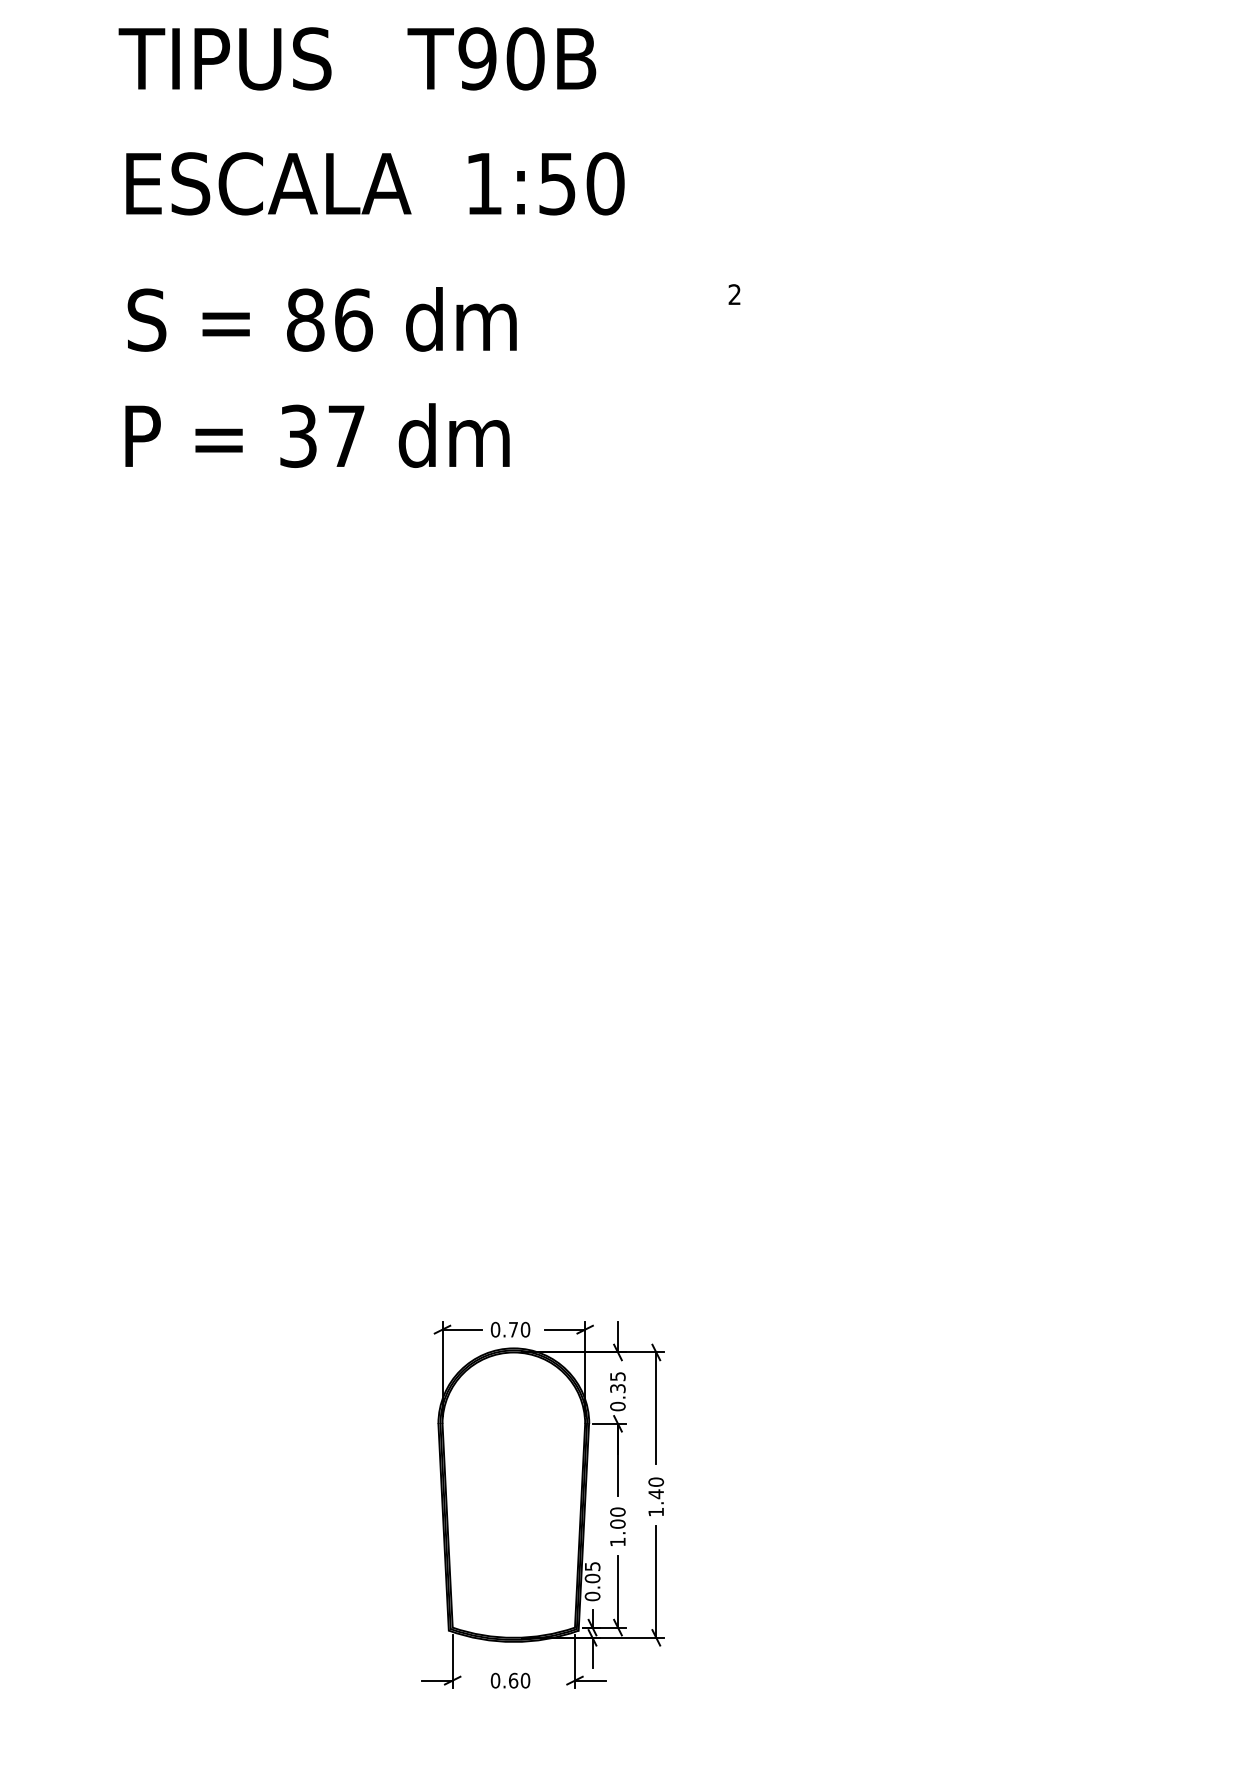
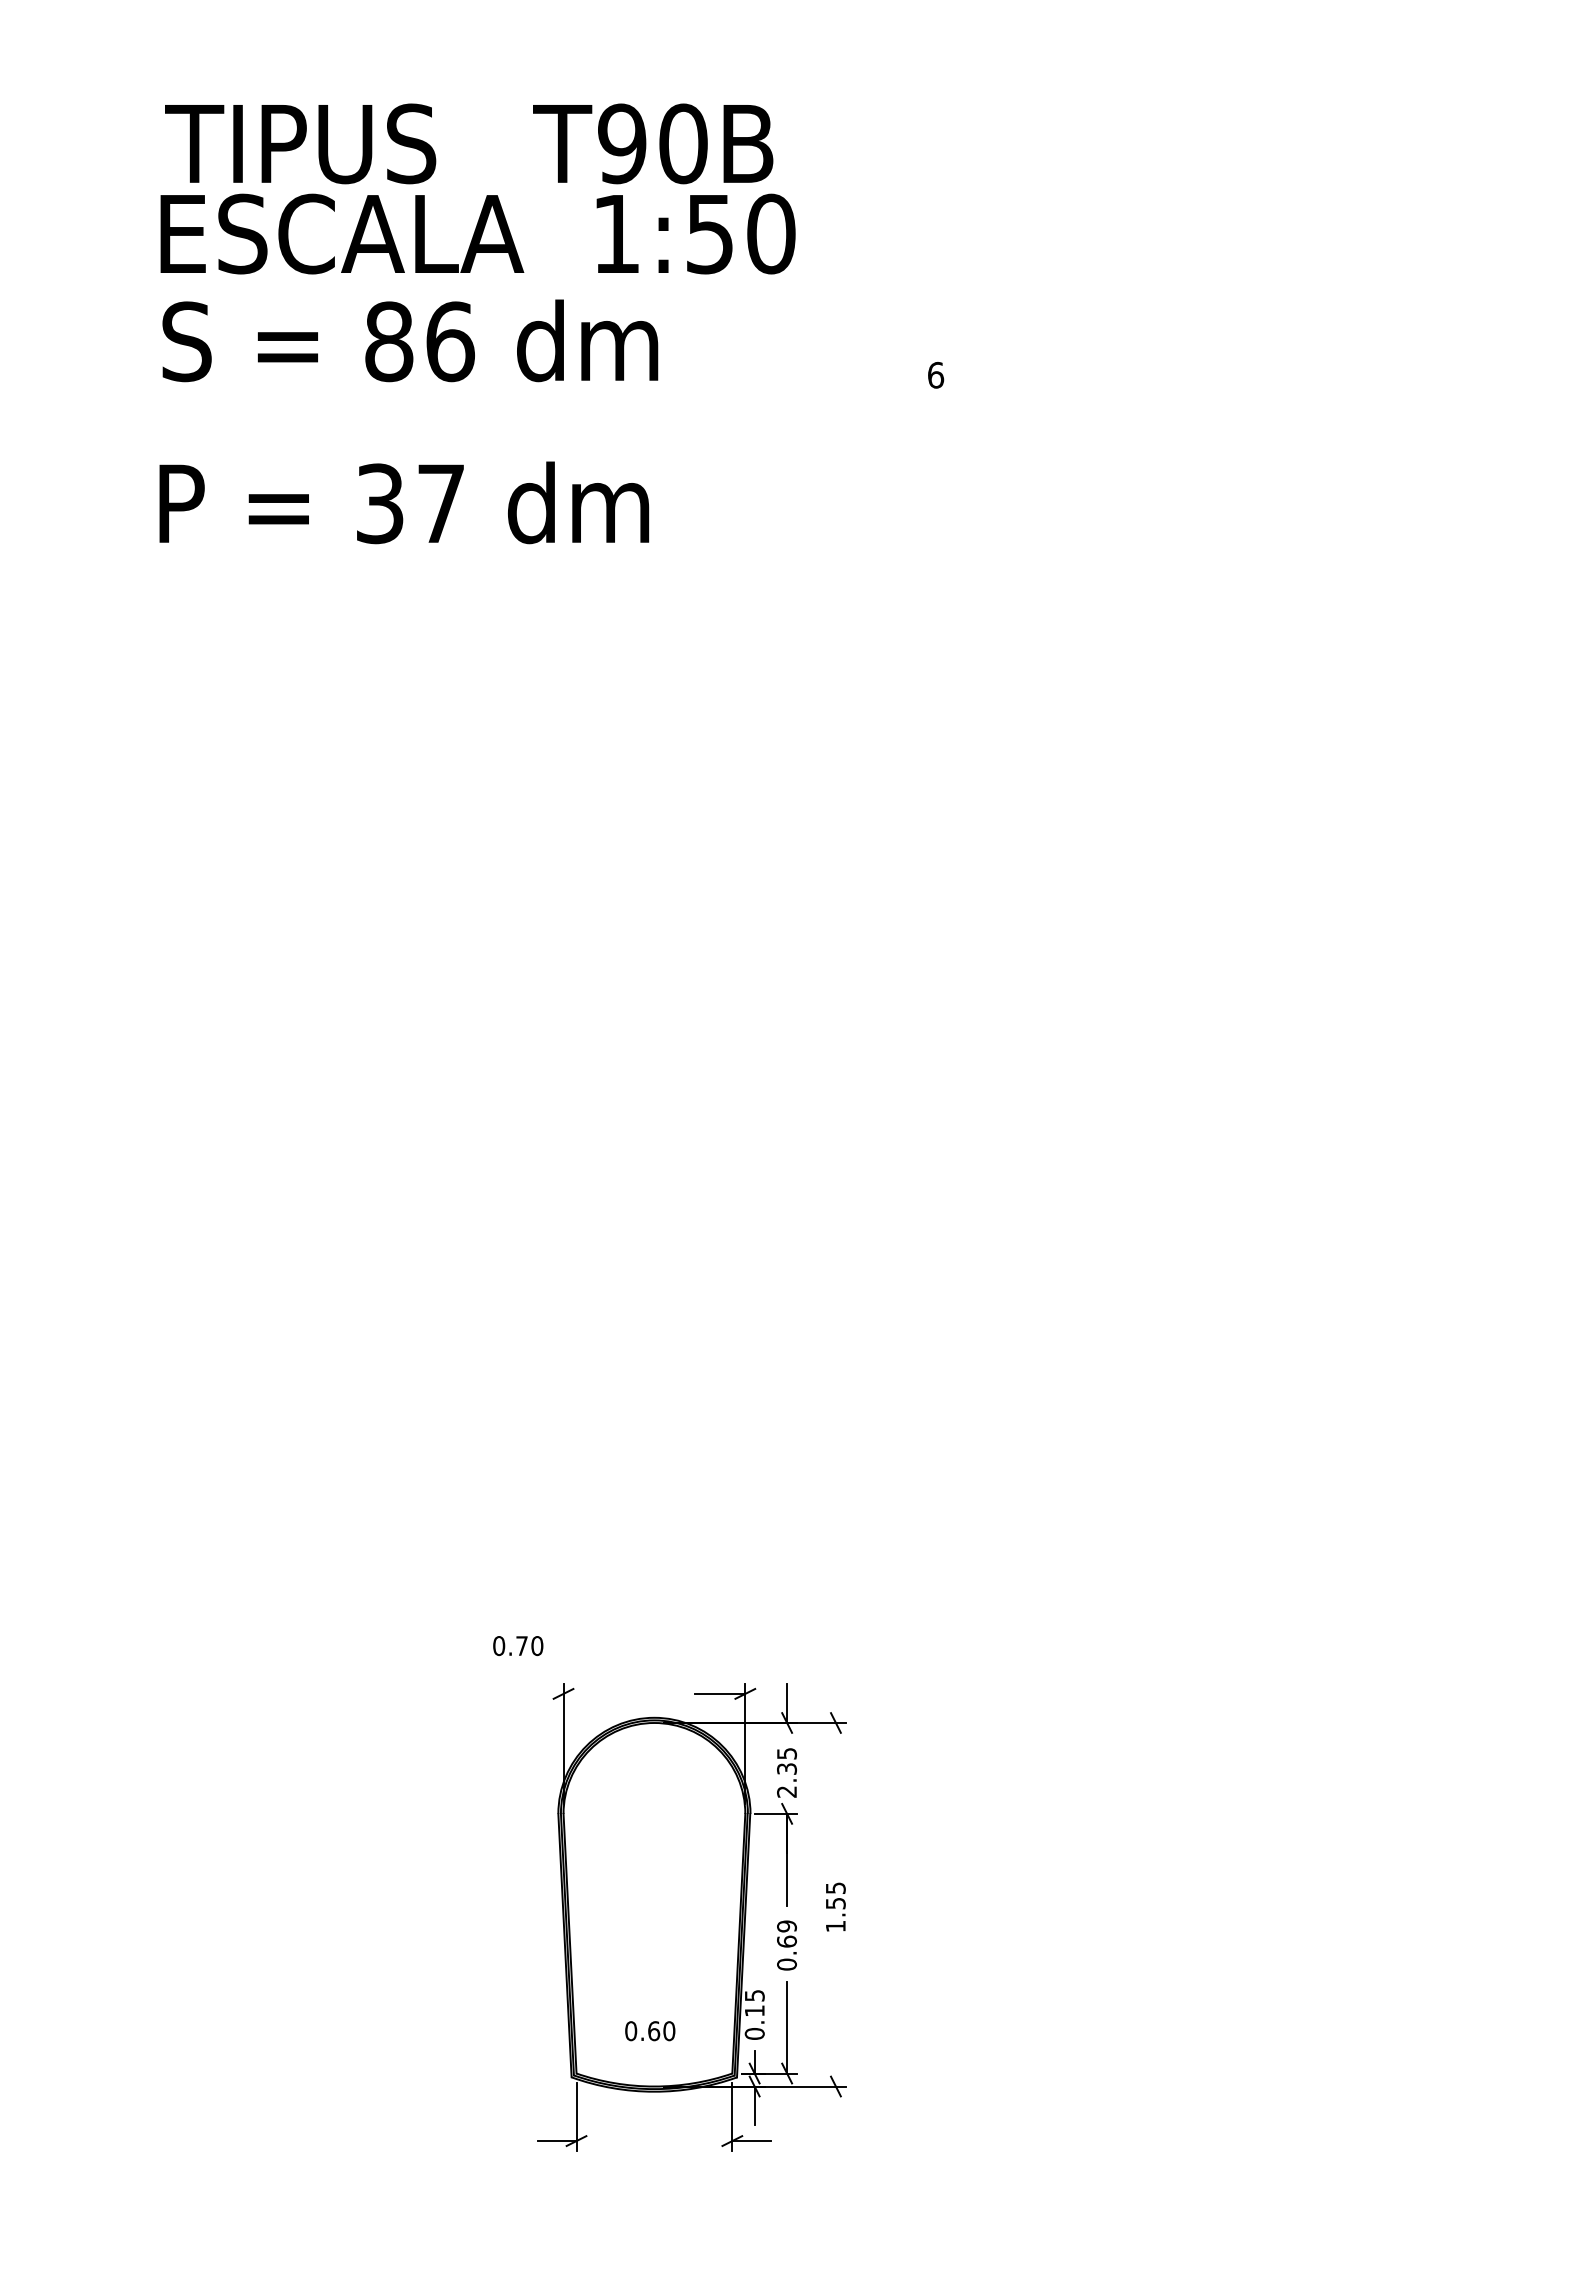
text: (357, 58) -> (469, 143), moved
text: (735, 294) -> (936, 374), 2 -> 6
text: (322, 319) -> (410, 340), moved
text: (317, 435) -> (404, 502), moved
line: (462, 1329) -> (588, 1693), removed
text: (510, 1330) -> (518, 1646), moved
text: (617, 1406) -> (786, 1791), 0.35 -> 2.35
line: (655, 1408) -> (835, 1794), removed
text: (655, 1487) -> (835, 1895), 1.40 -> 1.55
text: (617, 1527) -> (786, 1945), 1.00 -> 0.69
text: (592, 1578) -> (754, 2010), 0.05 -> 0.15
line: (655, 1581) -> (835, 2014), removed
text: (510, 1680) -> (650, 2031), moved

